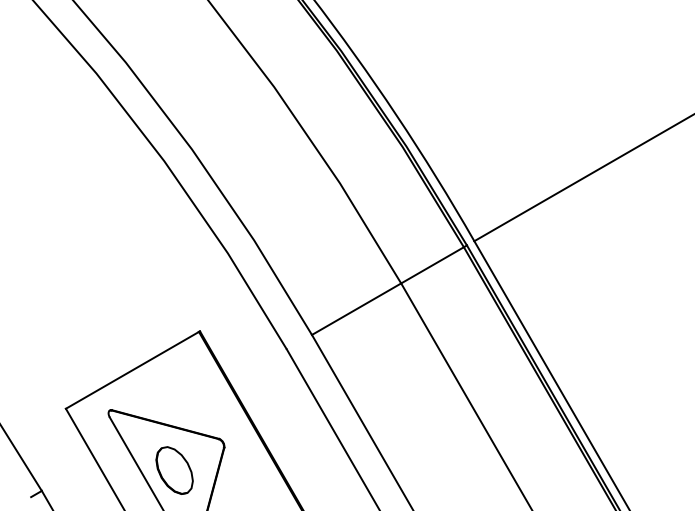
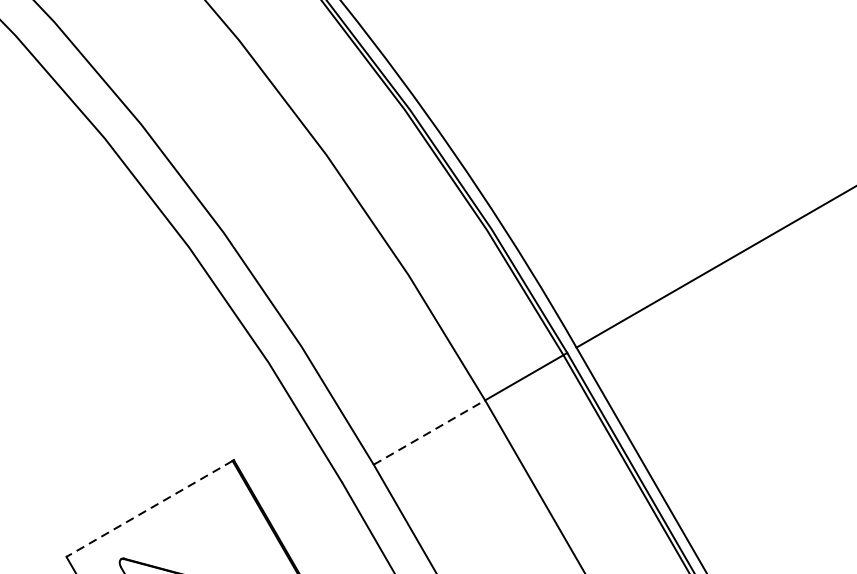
line: (356, 309) -> (429, 432), solid -> dashed
line: (132, 370) -> (149, 509), solid -> dashed

